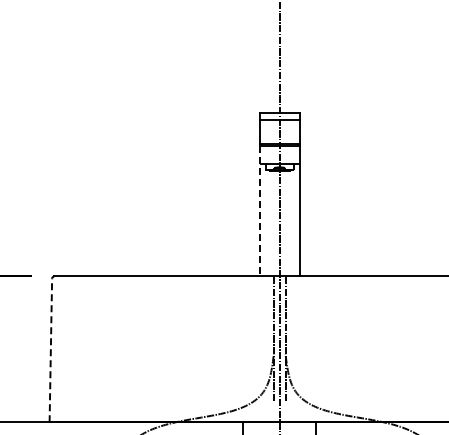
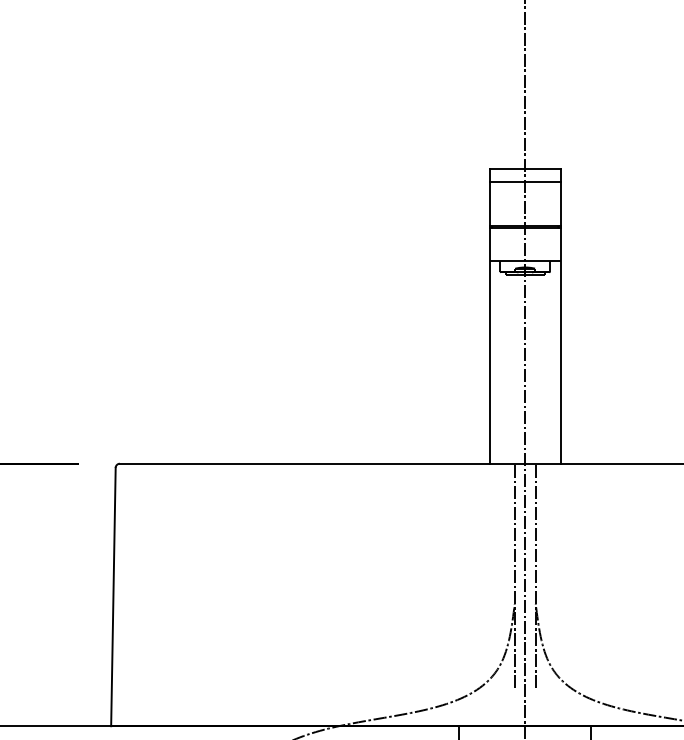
line: (259, 211) -> (488, 346), dashed -> solid
line: (50, 350) -> (112, 597), dashed -> solid

